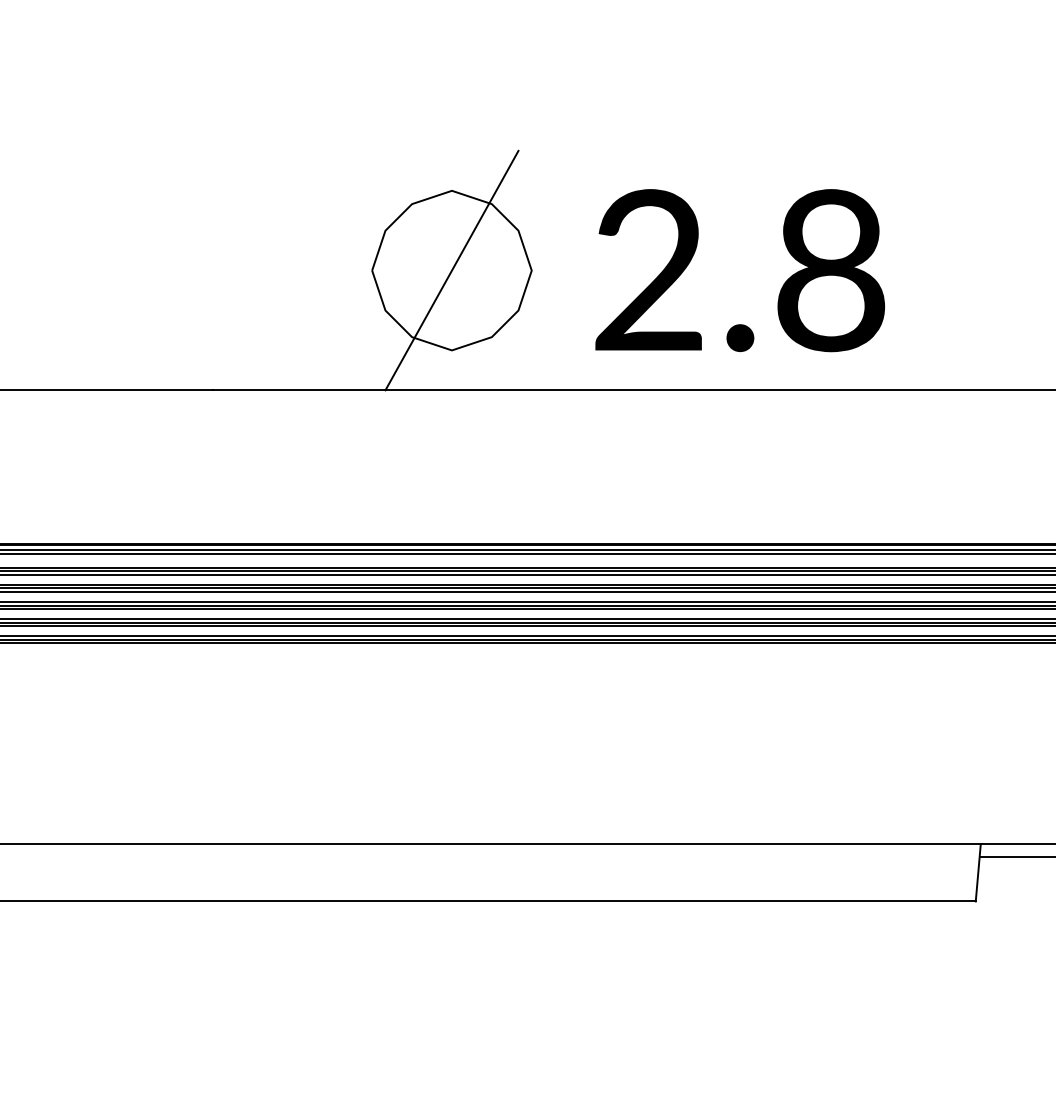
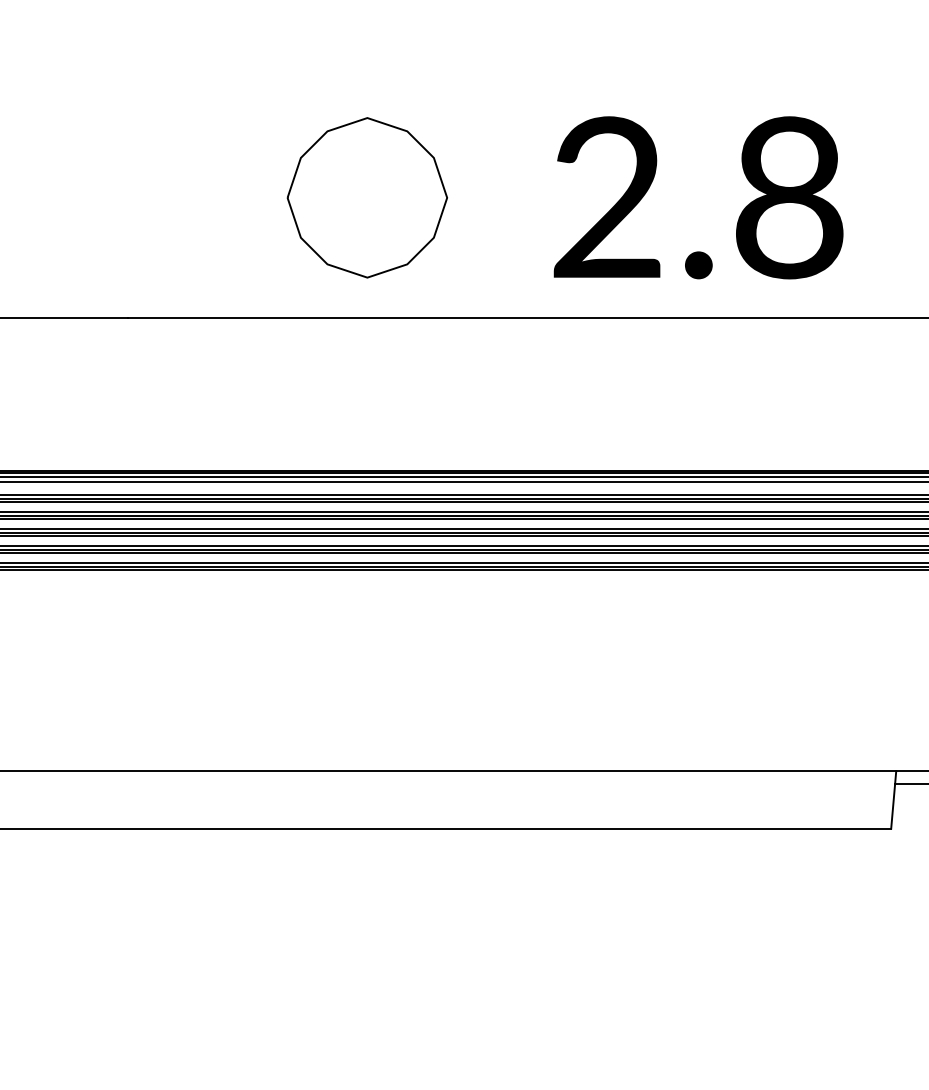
line: (451, 270) -> (366, 197), removed
text: (740, 270) -> (698, 197), moved

